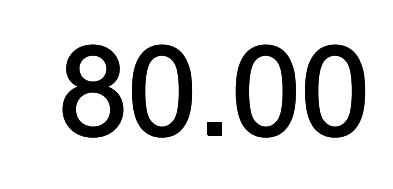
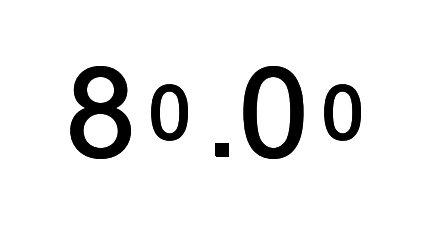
part: (161, 91) -> (169, 112), size x0.6
part: (334, 91) -> (342, 112), size x0.6

